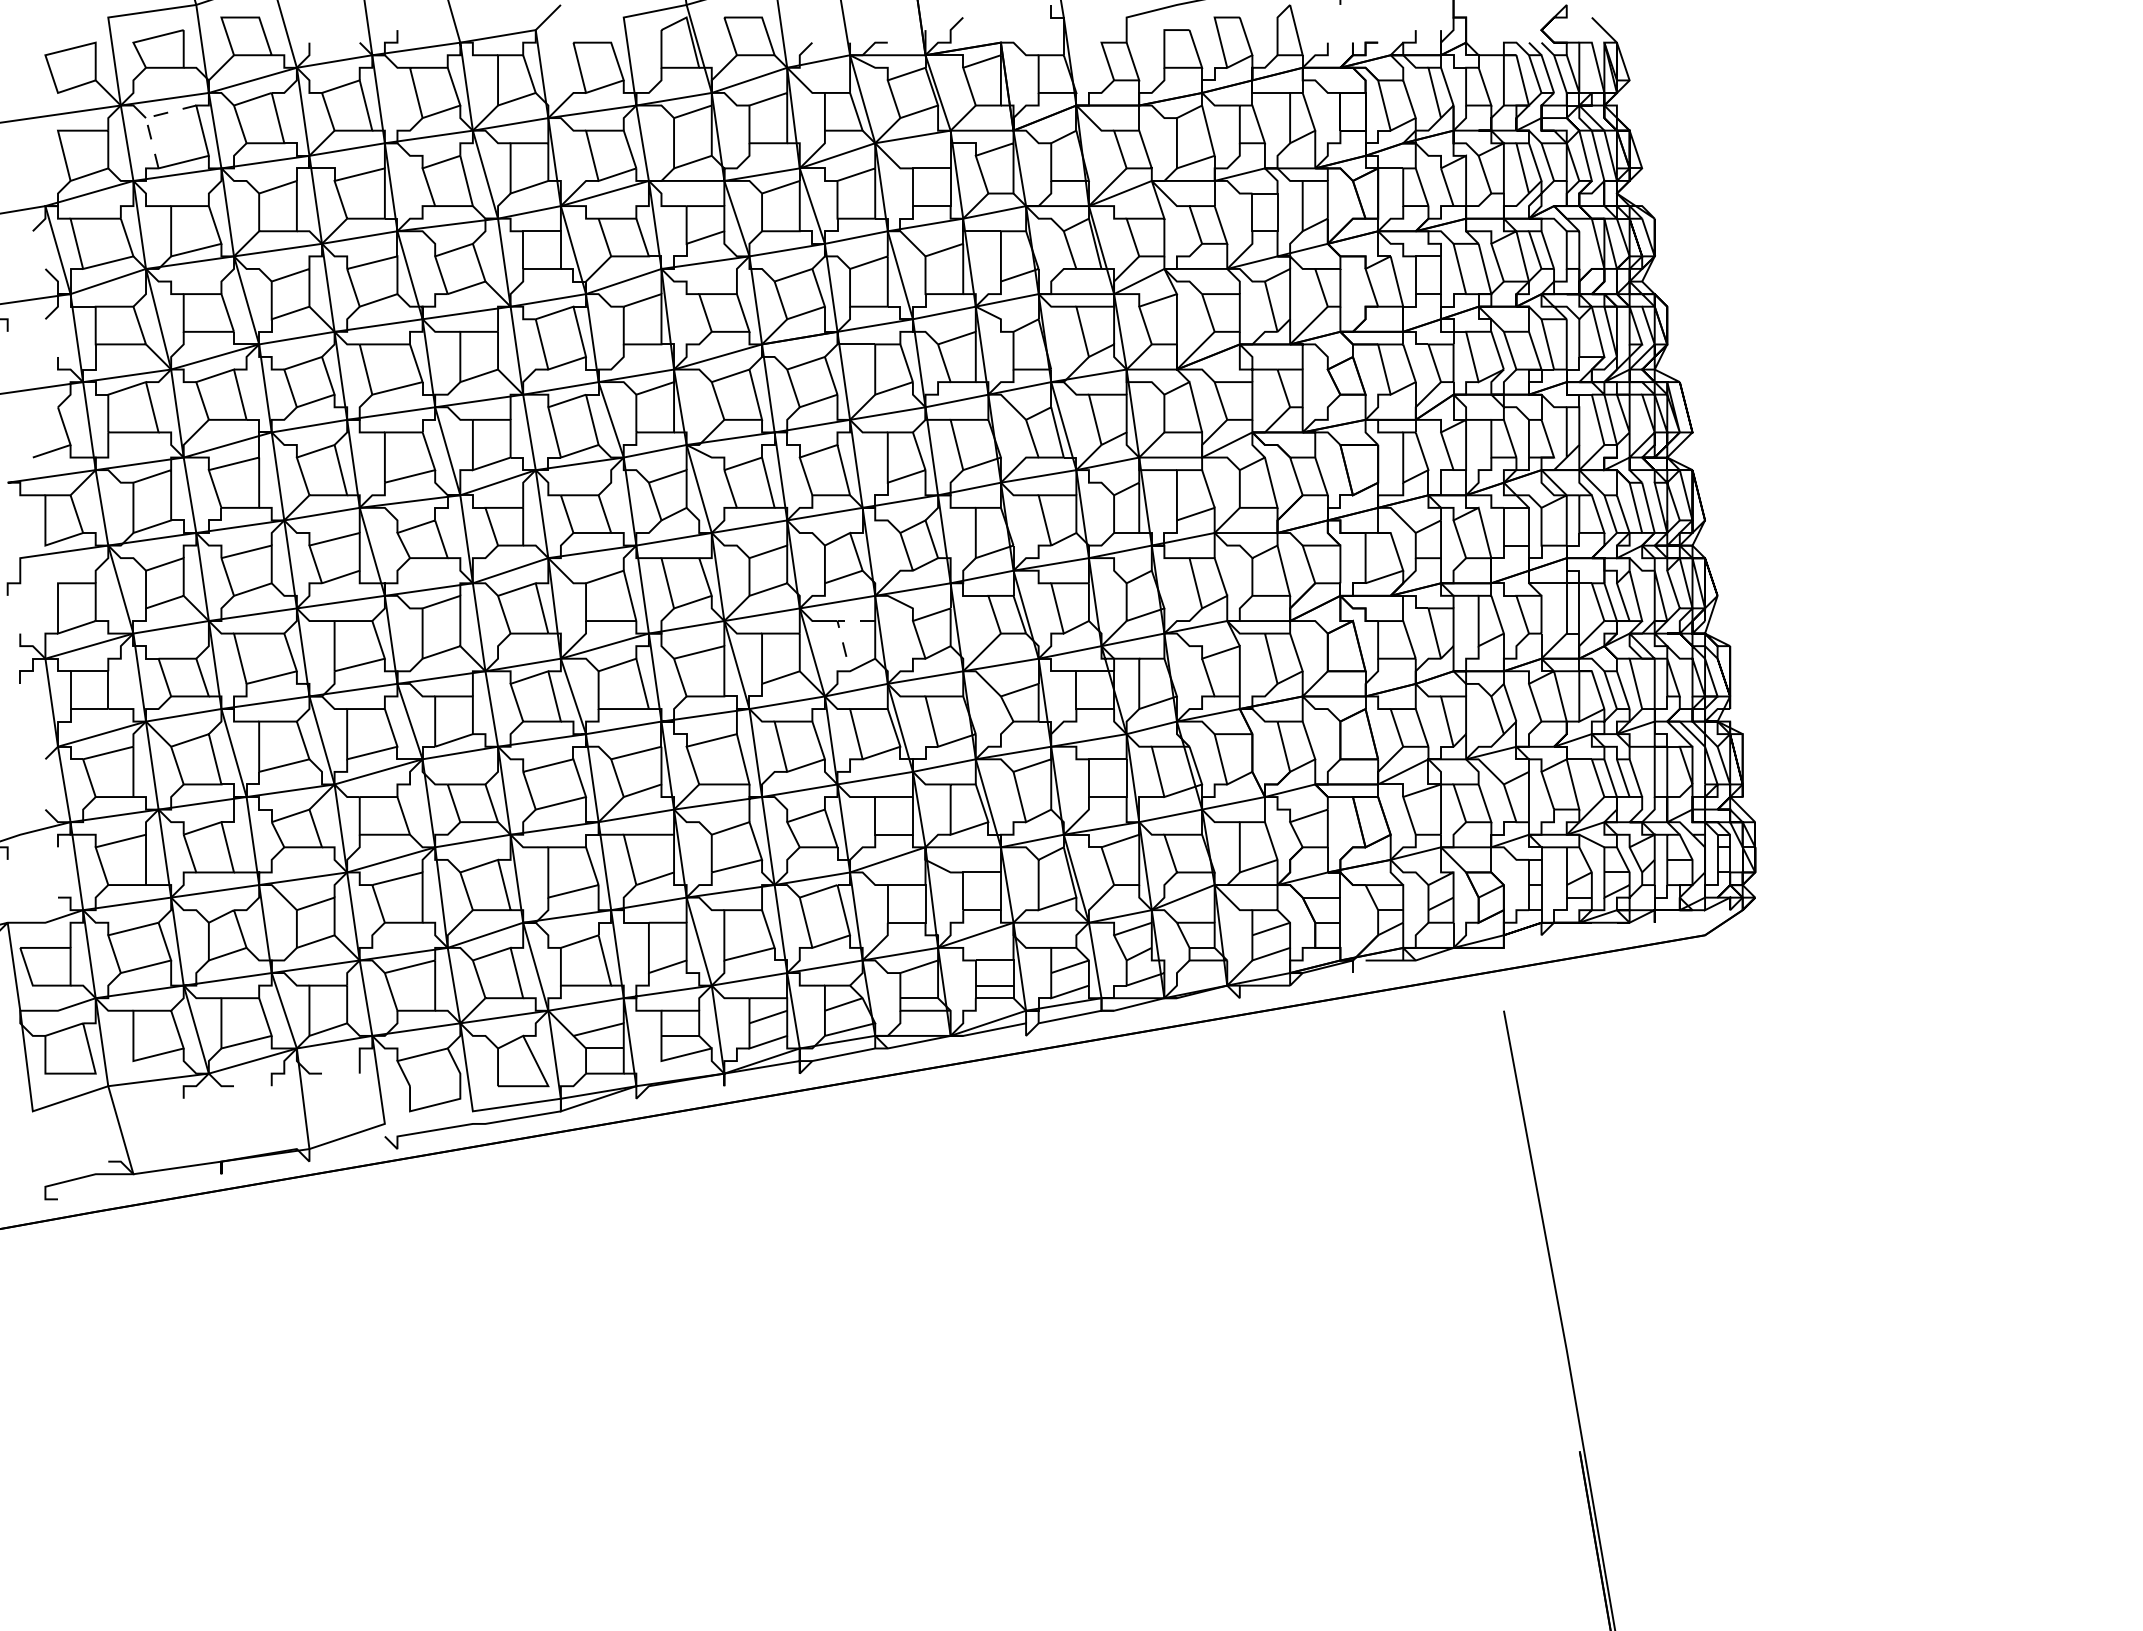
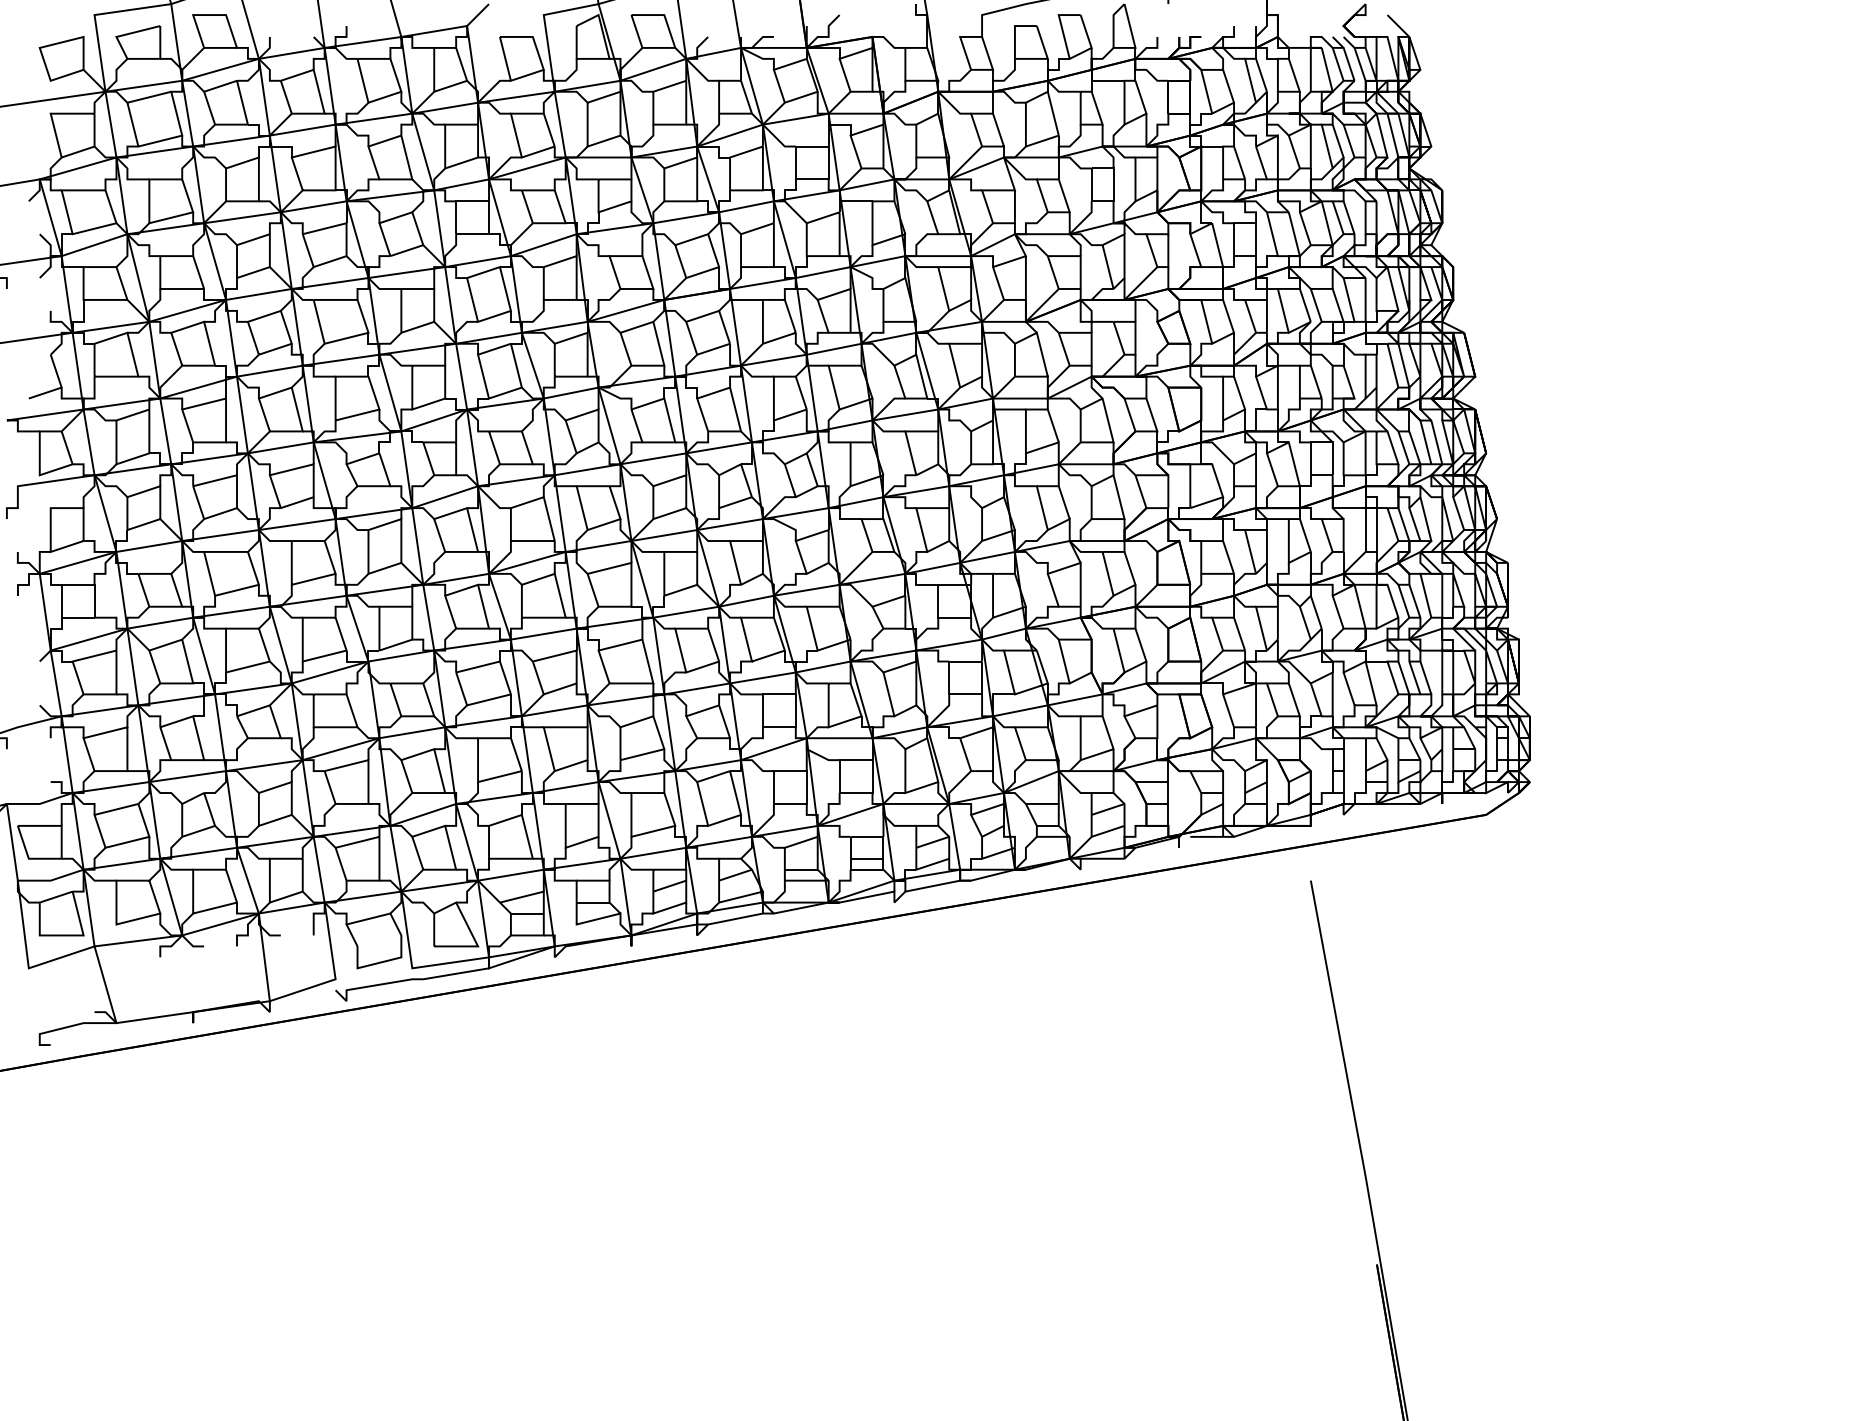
line: (146, 118) -> (127, 103), dashed -> solid
line: (839, 627) -> (731, 546), dashed -> solid

